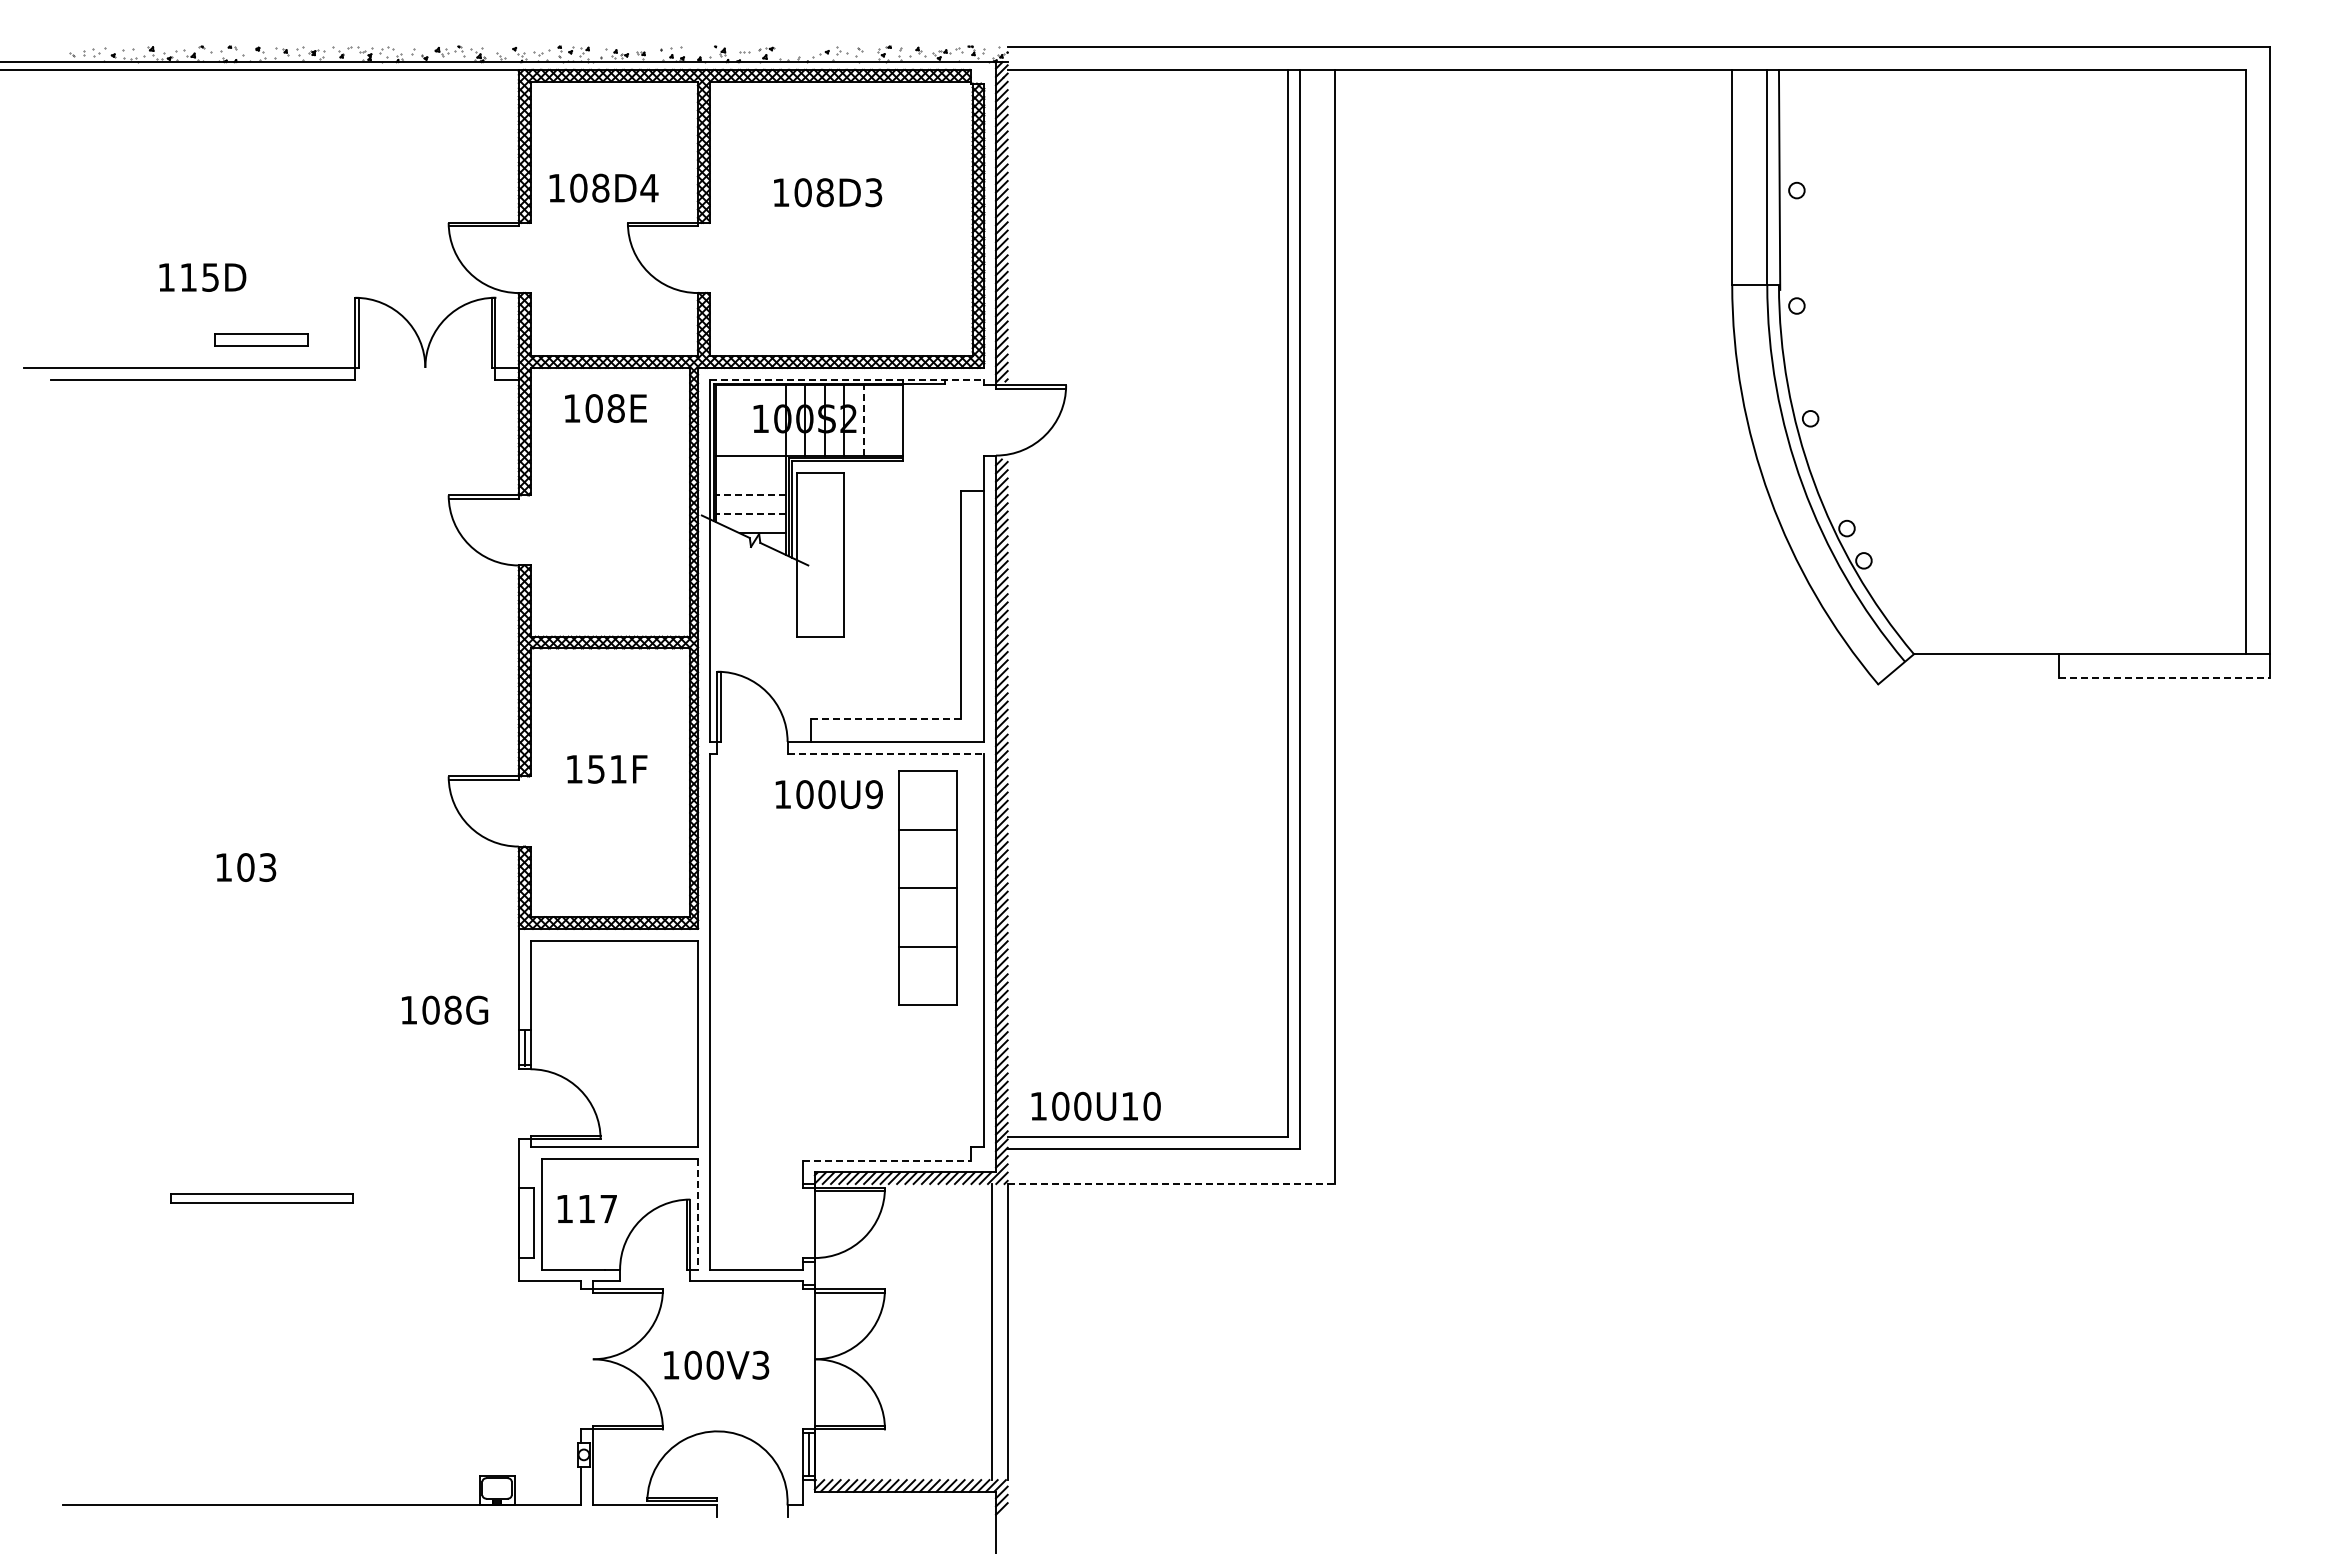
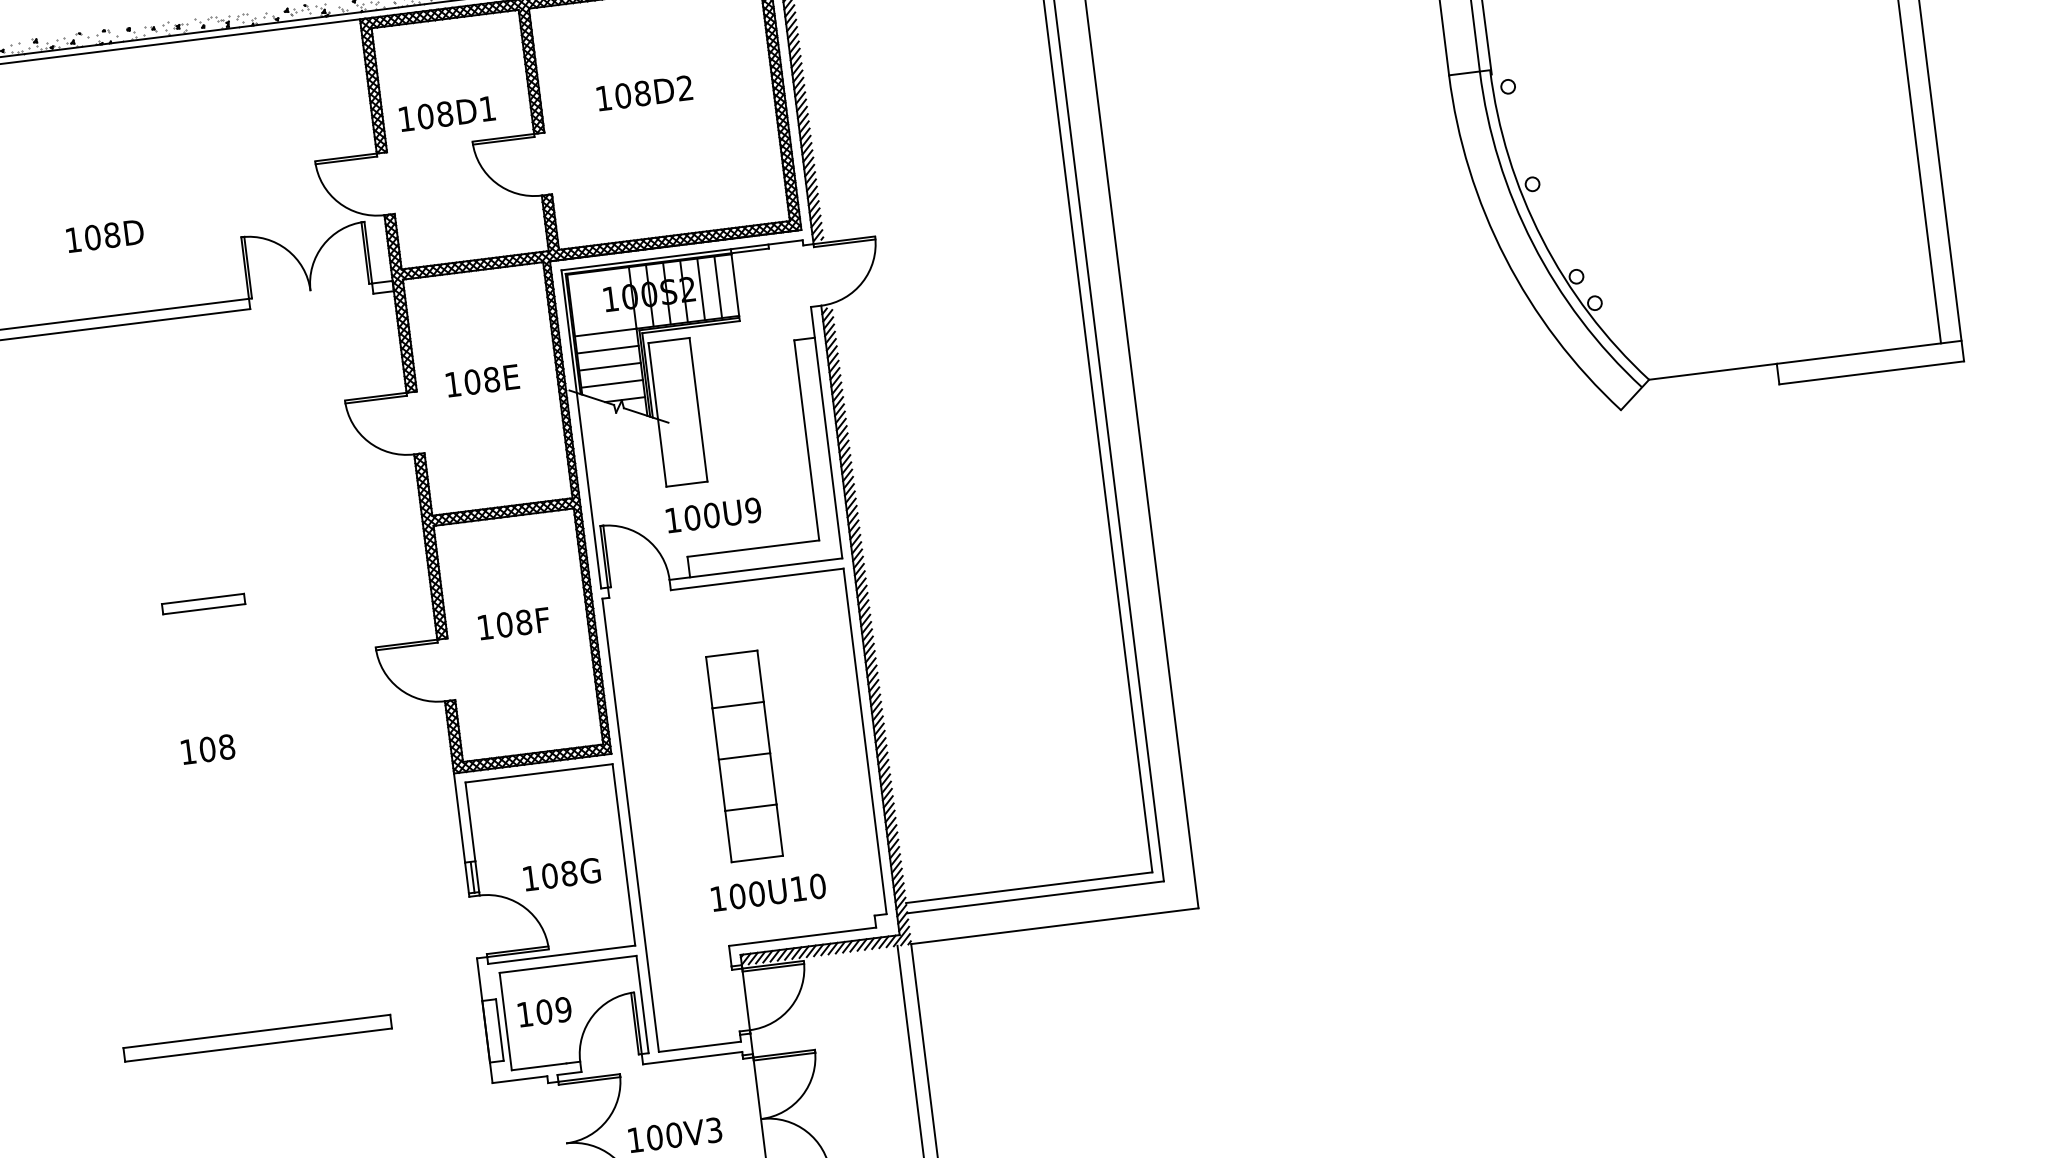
text: (649, 188) -> (487, 109), 108D4 -> 108D1
text: (873, 192) -> (684, 88), 108D3 -> 108D2
text: (199, 277) -> (102, 236), 115D -> 108D
part: (261, 339) -> (203, 603), moved
line: (847, 379) -> (682, 255), dashed -> solid
text: (605, 408) -> (482, 380), moved
line: (863, 420) -> (701, 289), dashed -> solid
line: (883, 420) -> (718, 287), added
line: (750, 475) -> (607, 350), added
line: (750, 494) -> (609, 366), dashed -> solid
line: (750, 514) -> (612, 384), dashed -> solid
line: (2165, 677) -> (1872, 372), dashed -> solid
line: (885, 718) -> (752, 548), dashed -> solid
line: (886, 753) -> (757, 579), dashed -> solid
text: (607, 768) -> (514, 622), 151F -> 108F
text: (828, 794) -> (713, 515), moved
text: (267, 867) -> (226, 747), 103 -> 108
part: (927, 887) -> (744, 755), moved
text: (445, 1009) -> (562, 873), moved
text: (1095, 1105) -> (768, 891), moved
line: (886, 1160) -> (802, 936), dashed -> solid
line: (1171, 1184) -> (1055, 926), dashed -> solid
part: (261, 1198) -> (257, 1038), size x1.67
text: (597, 1208) -> (553, 1010), 117 -> 109
line: (698, 1214) -> (643, 1004), dashed -> solid

